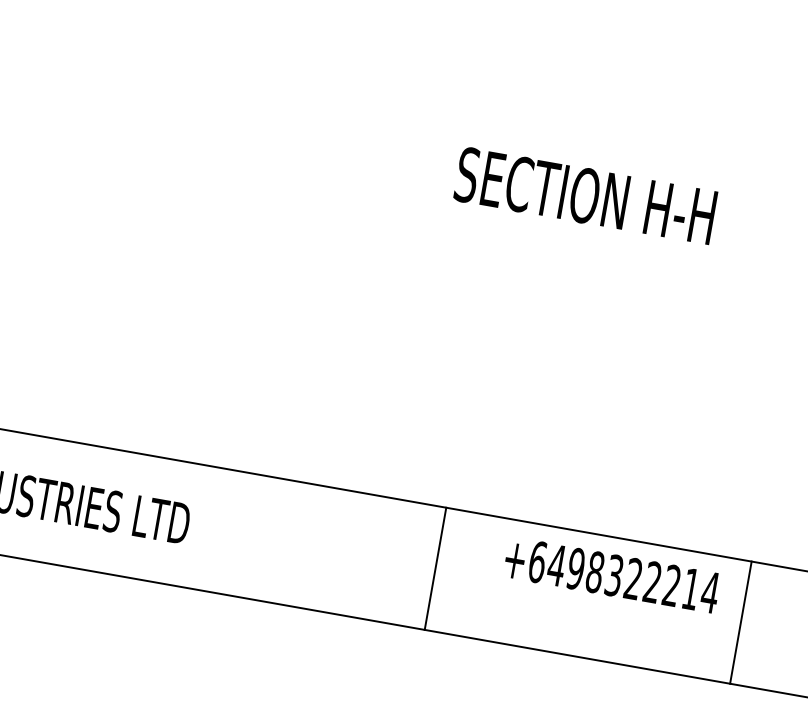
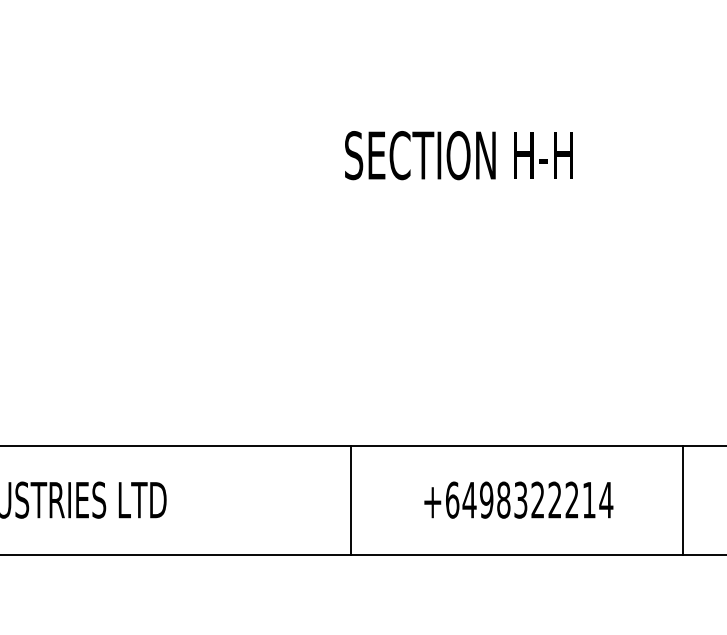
line: (435, 568) -> (351, 500), moved
text: (611, 574) -> (518, 499), moved
line: (741, 622) -> (683, 500), moved

